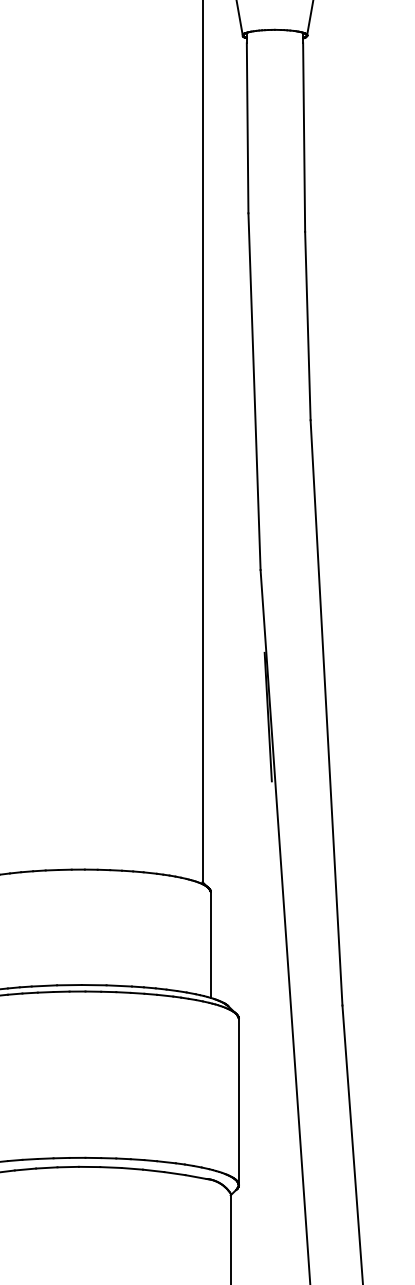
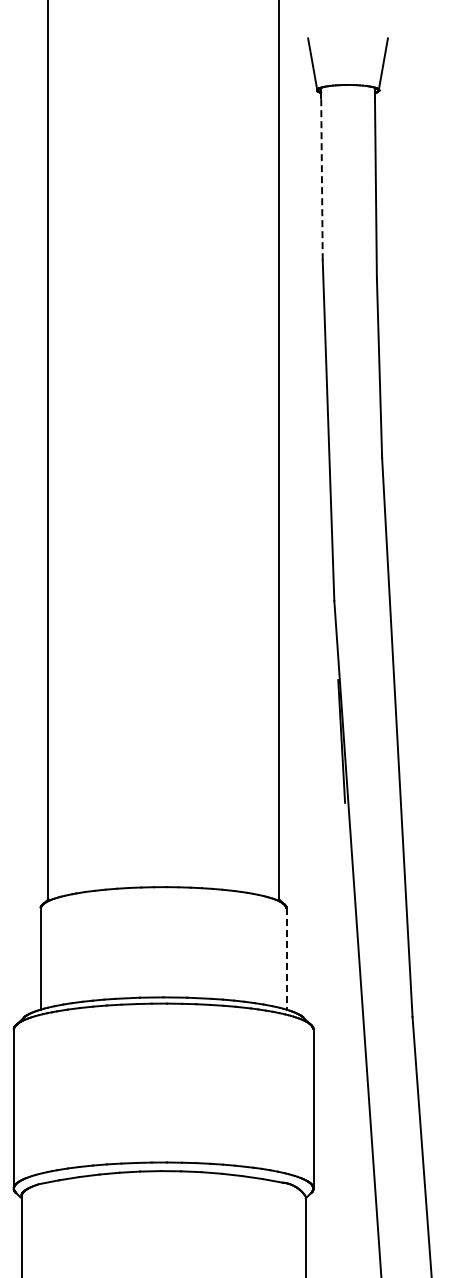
line: (247, 127) -> (321, 178), solid -> dashed
line: (210, 945) -> (286, 959), solid -> dashed

